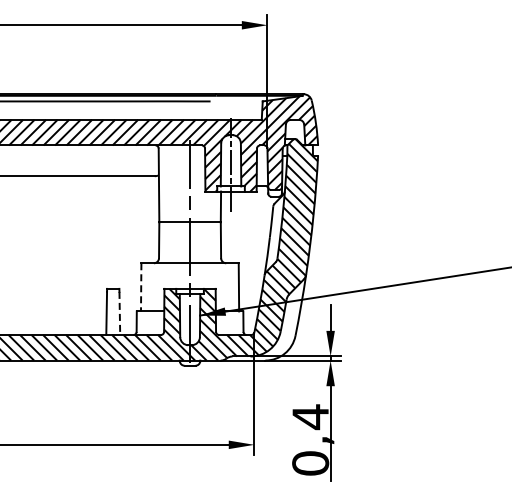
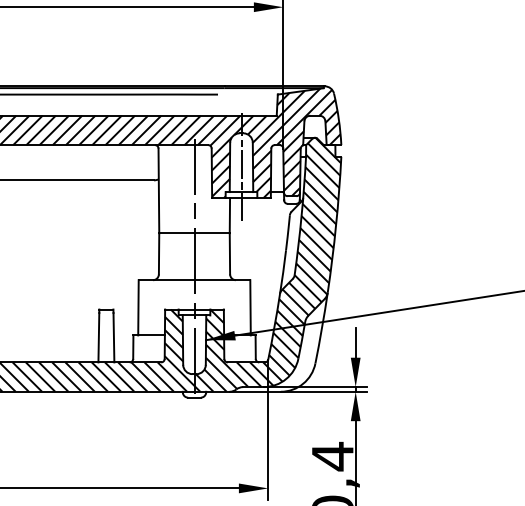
line: (141, 287) -> (138, 307), dashed -> solid
line: (119, 313) -> (113, 337), dashed -> solid

